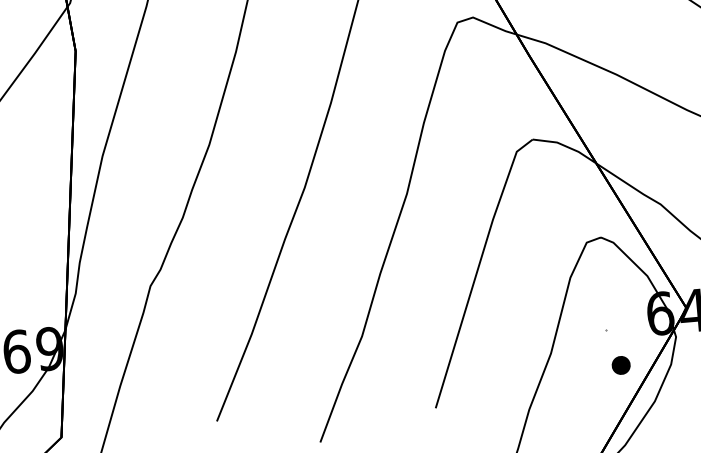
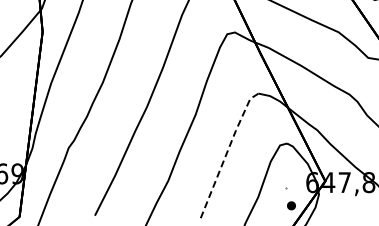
line: (477, 269) -> (226, 153), solid -> dashed

